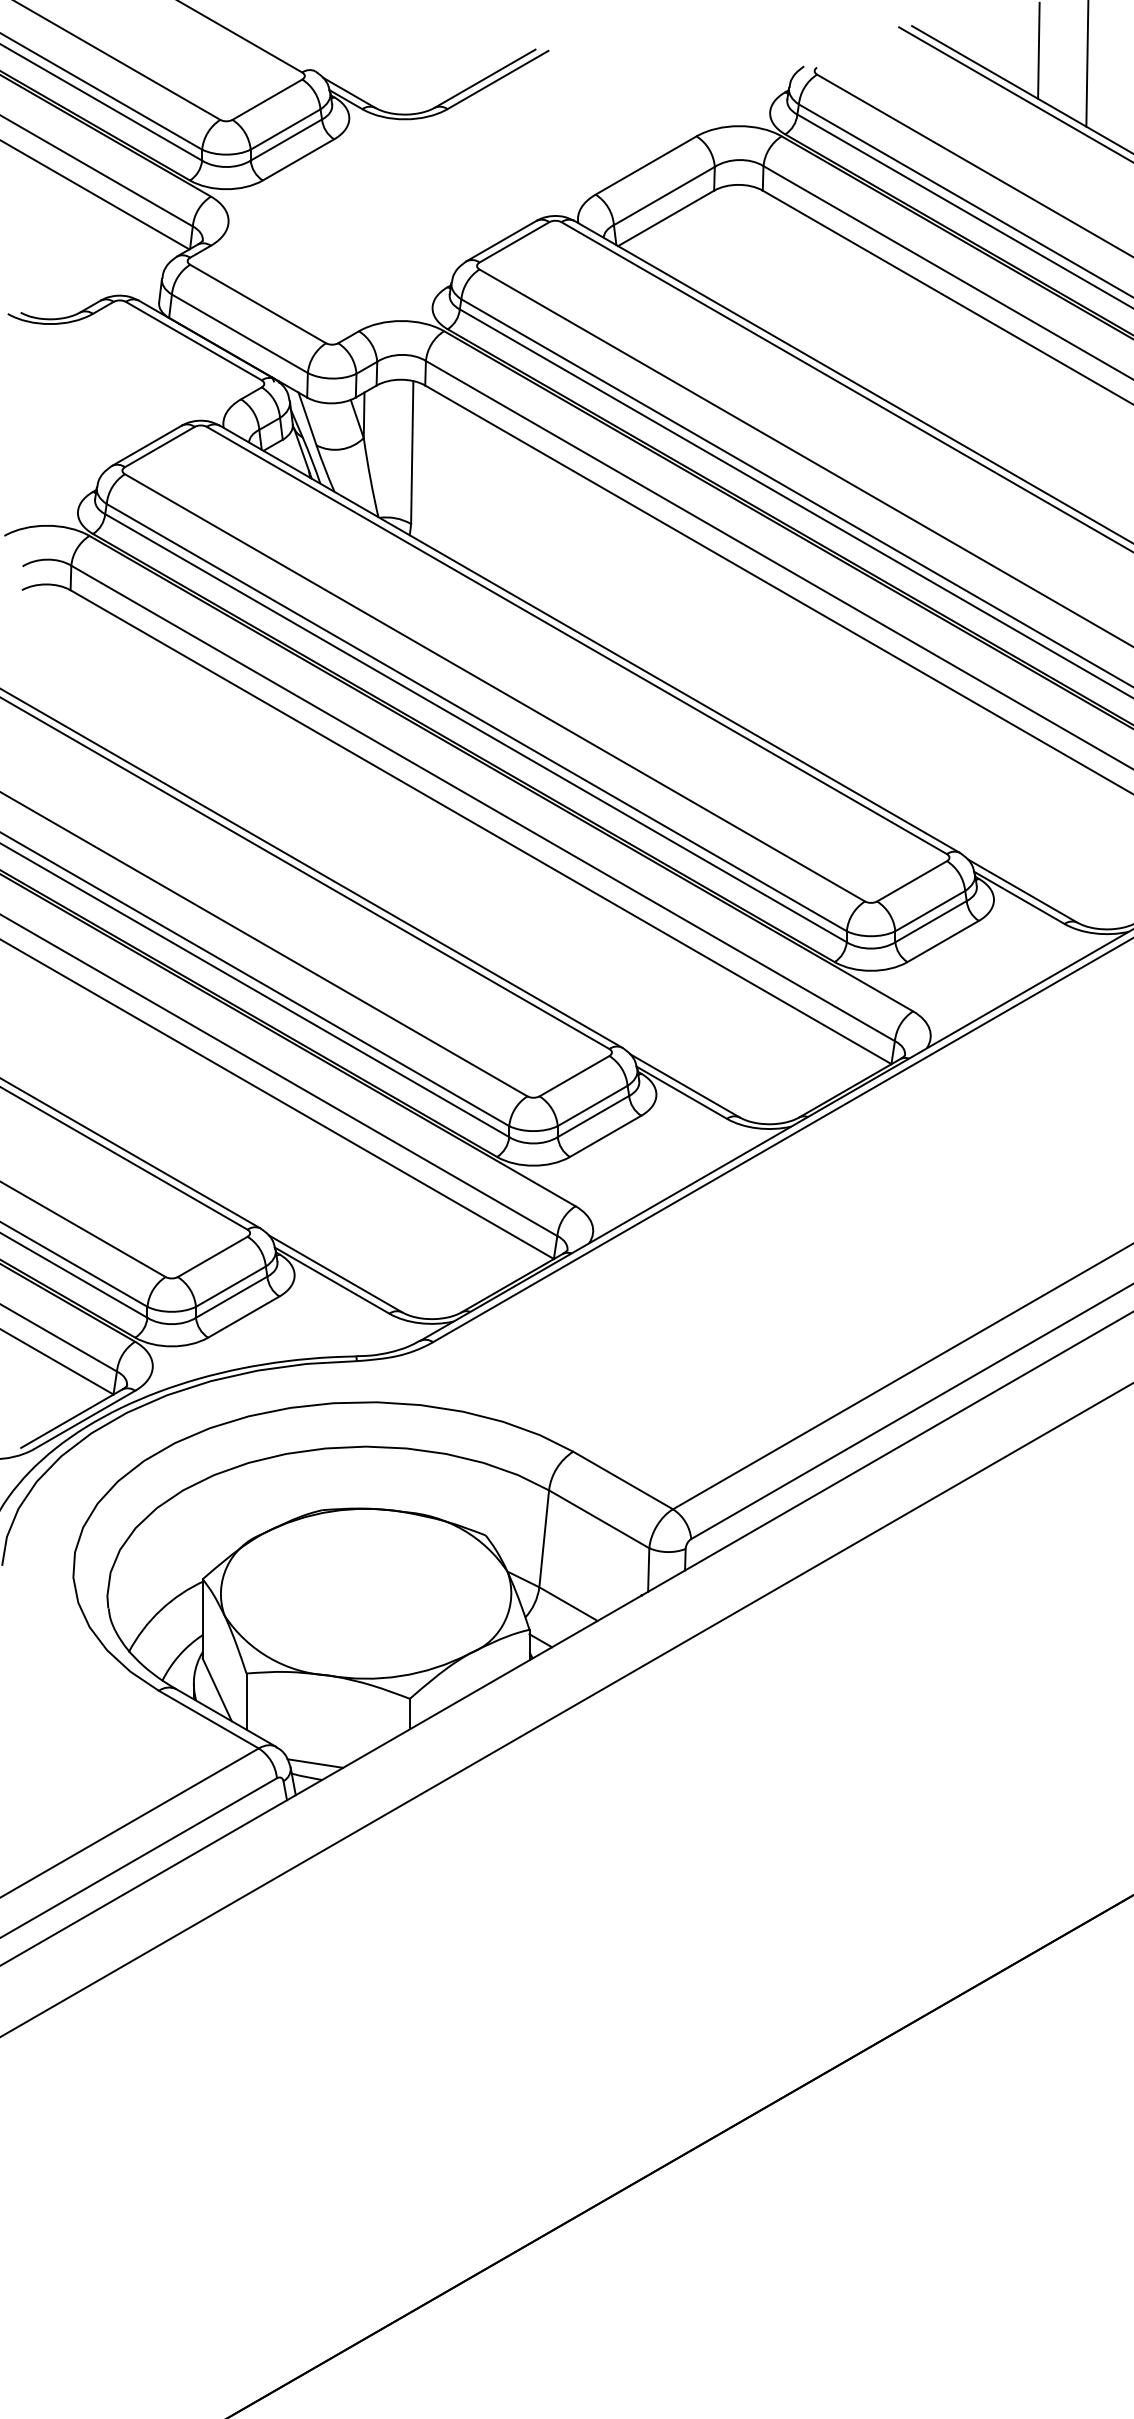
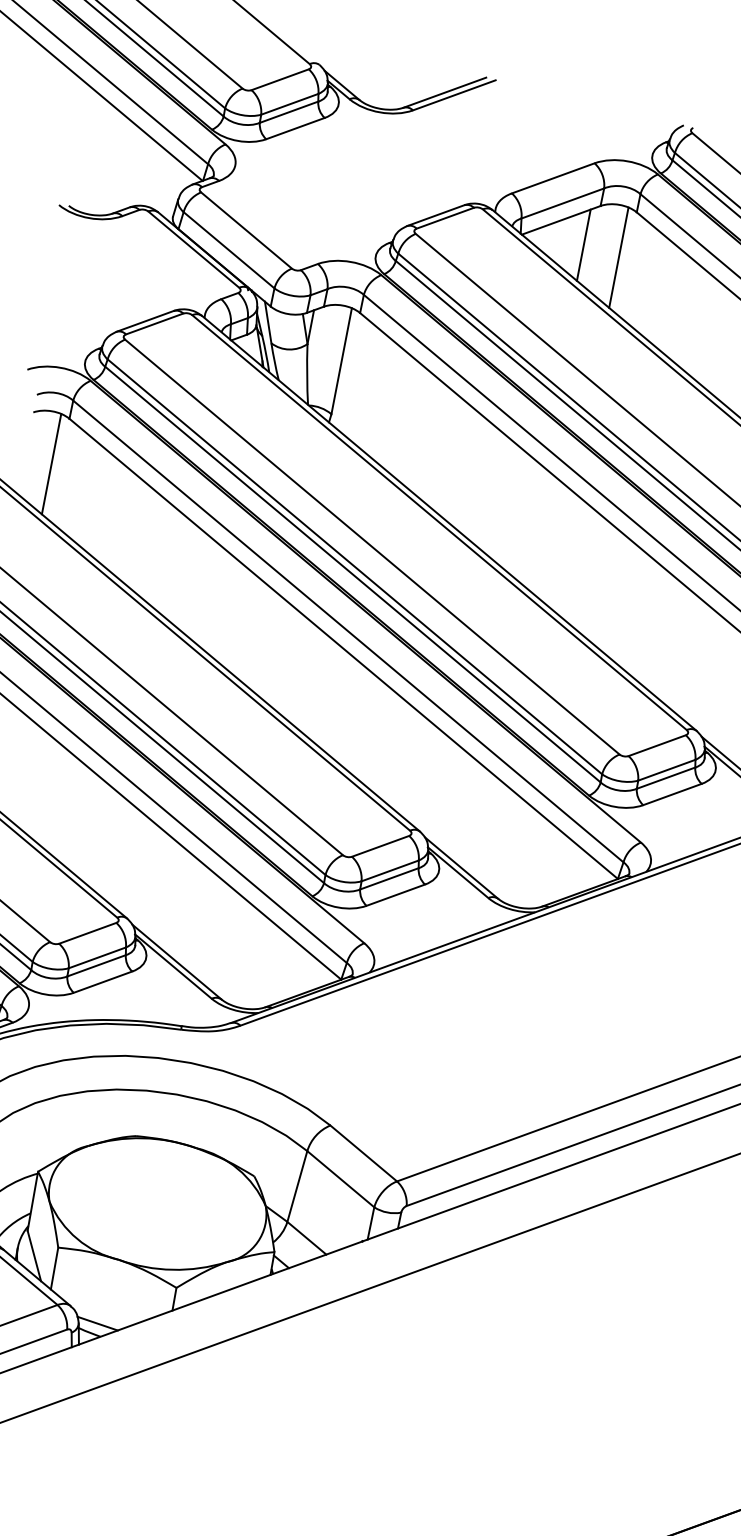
line: (701, 245) -> (583, 245), added
line: (749, 253) -> (618, 257), added
line: (57, 653) -> (51, 464), added

